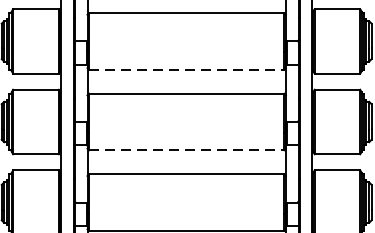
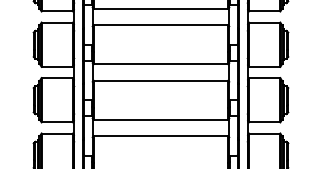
line: (187, 70) -> (161, 64), dashed -> solid
line: (187, 150) -> (161, 119), dashed -> solid

